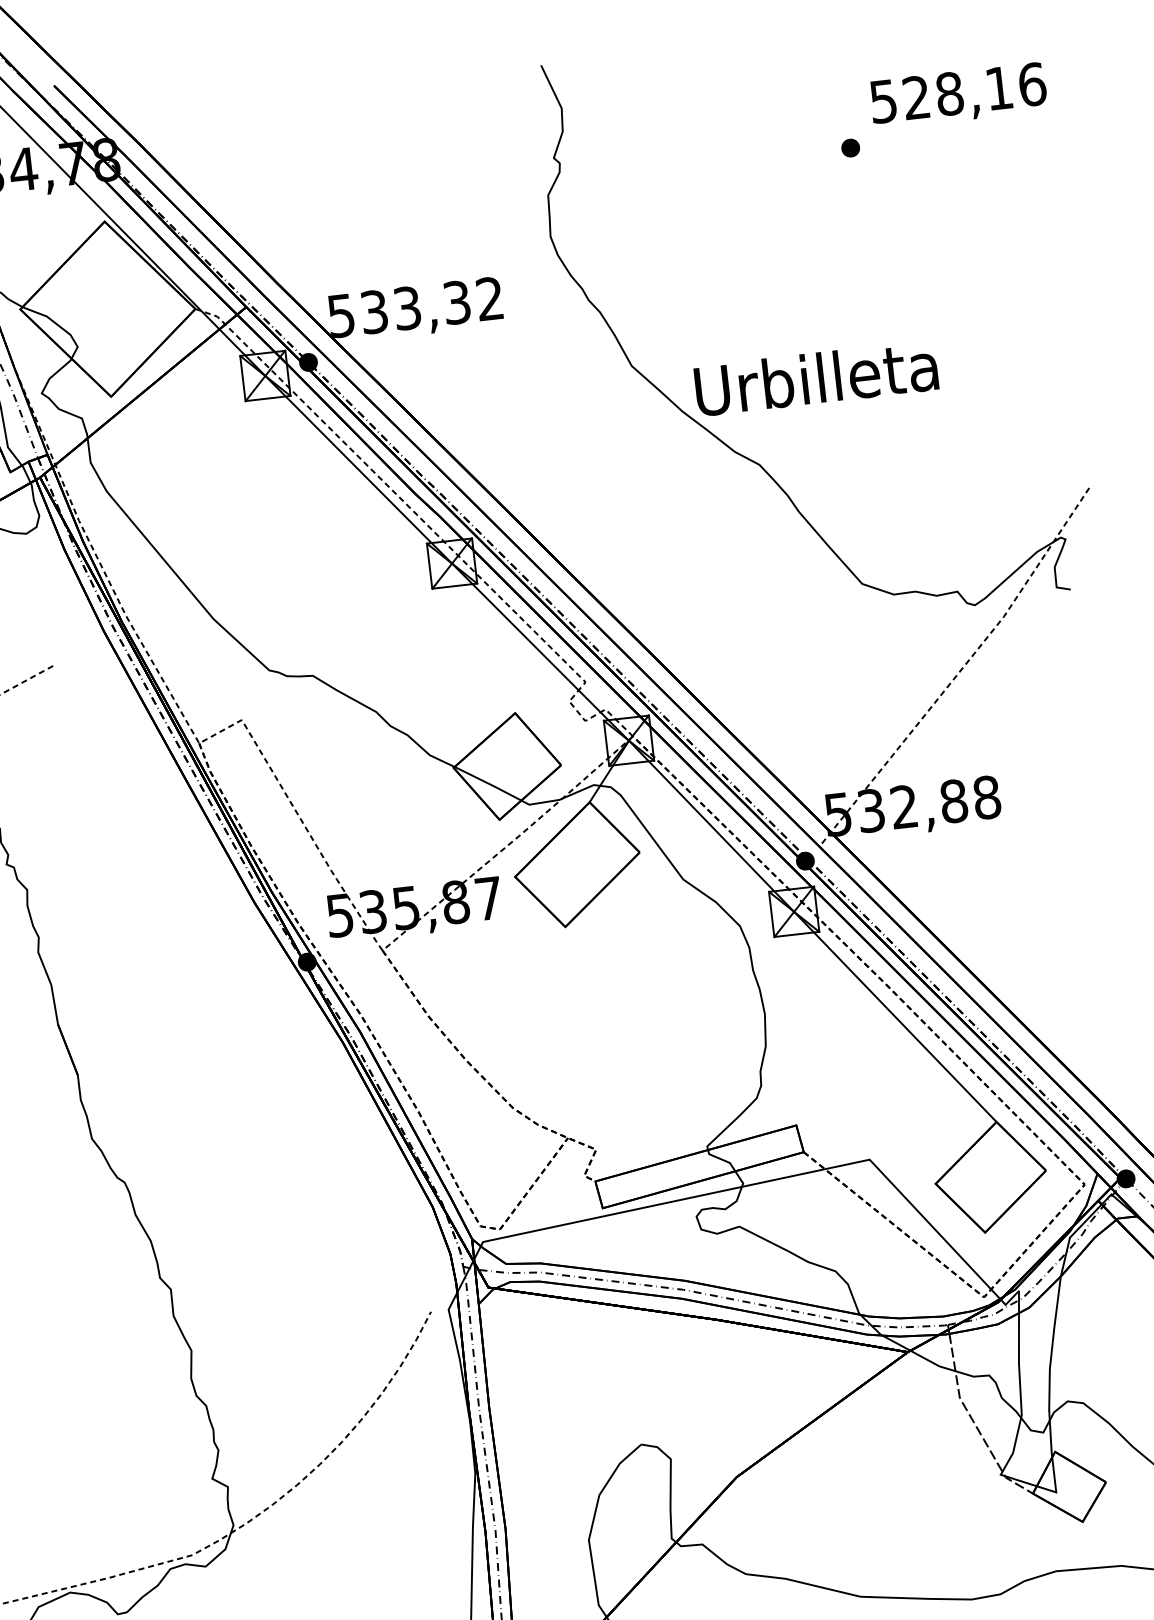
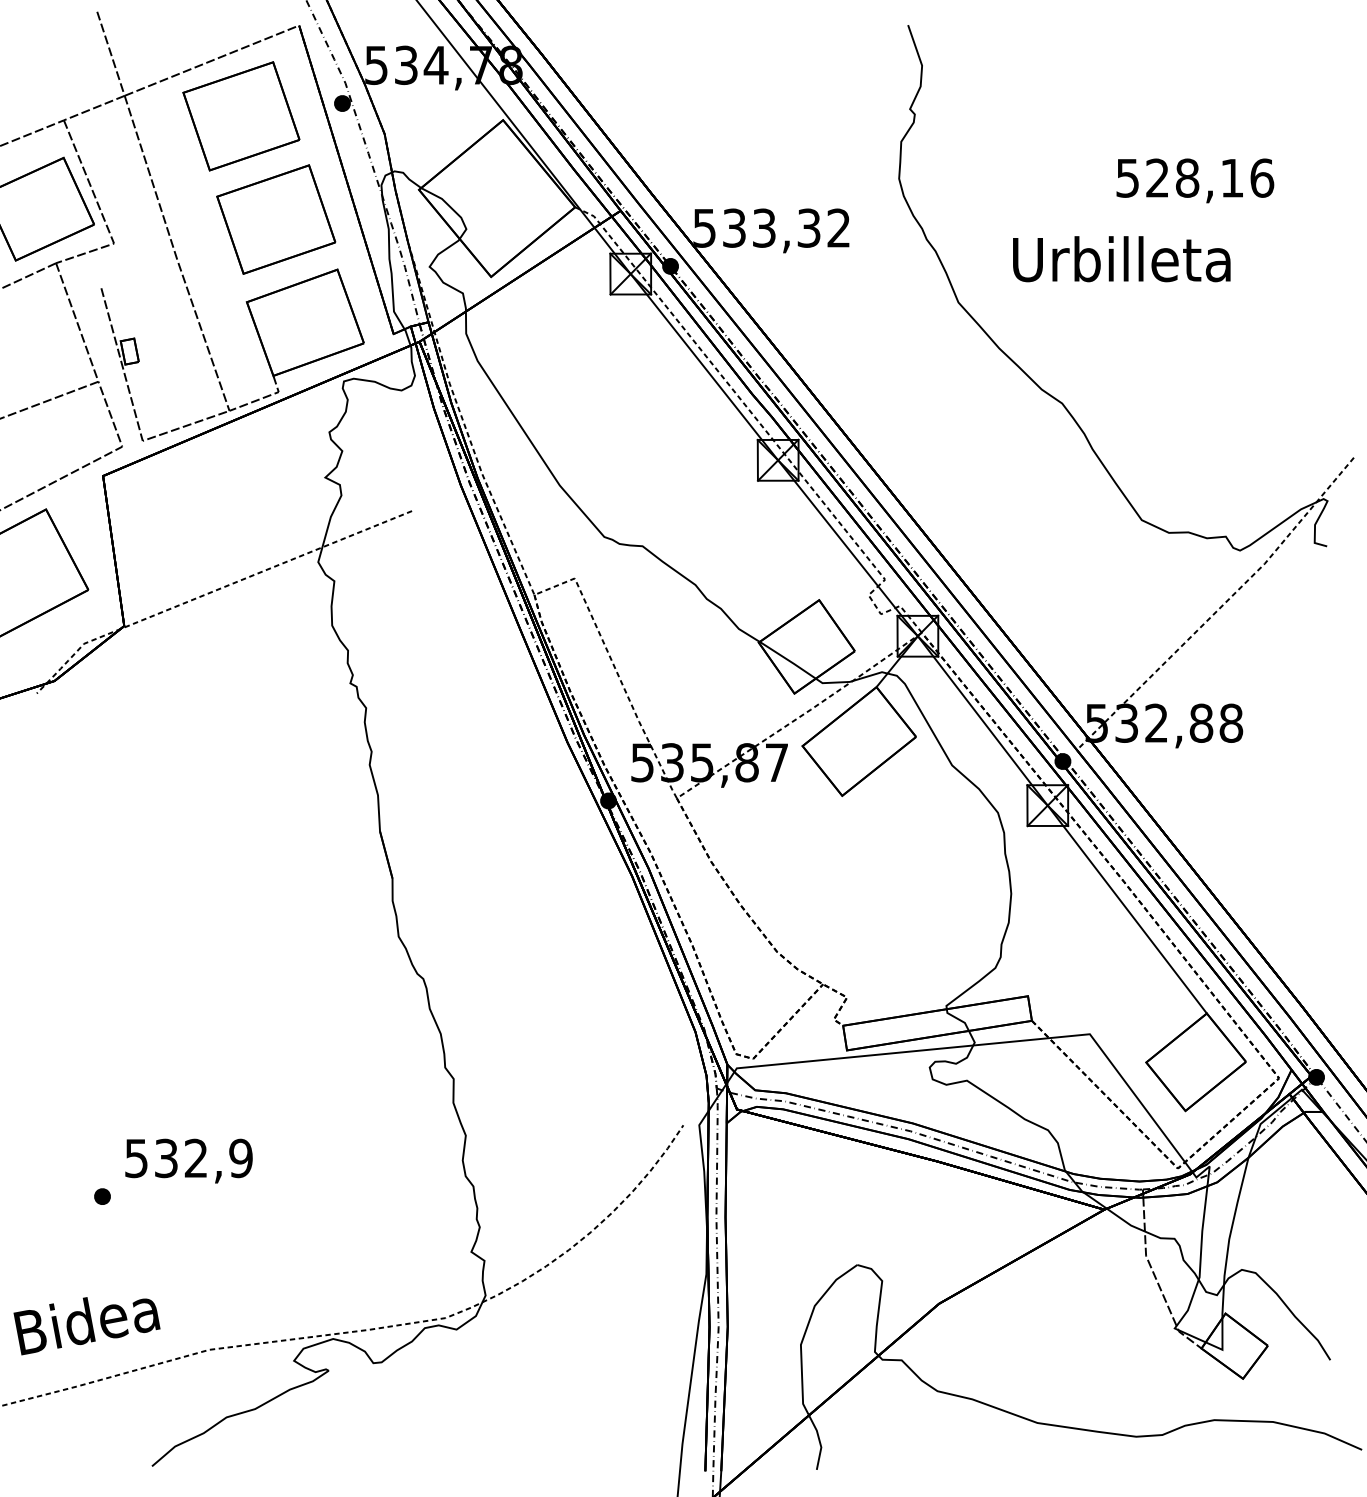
text: (958, 95) -> (1195, 180), moved
part: (850, 148) -> (1175, 130), removed
text: (816, 378) -> (1121, 259), moved

